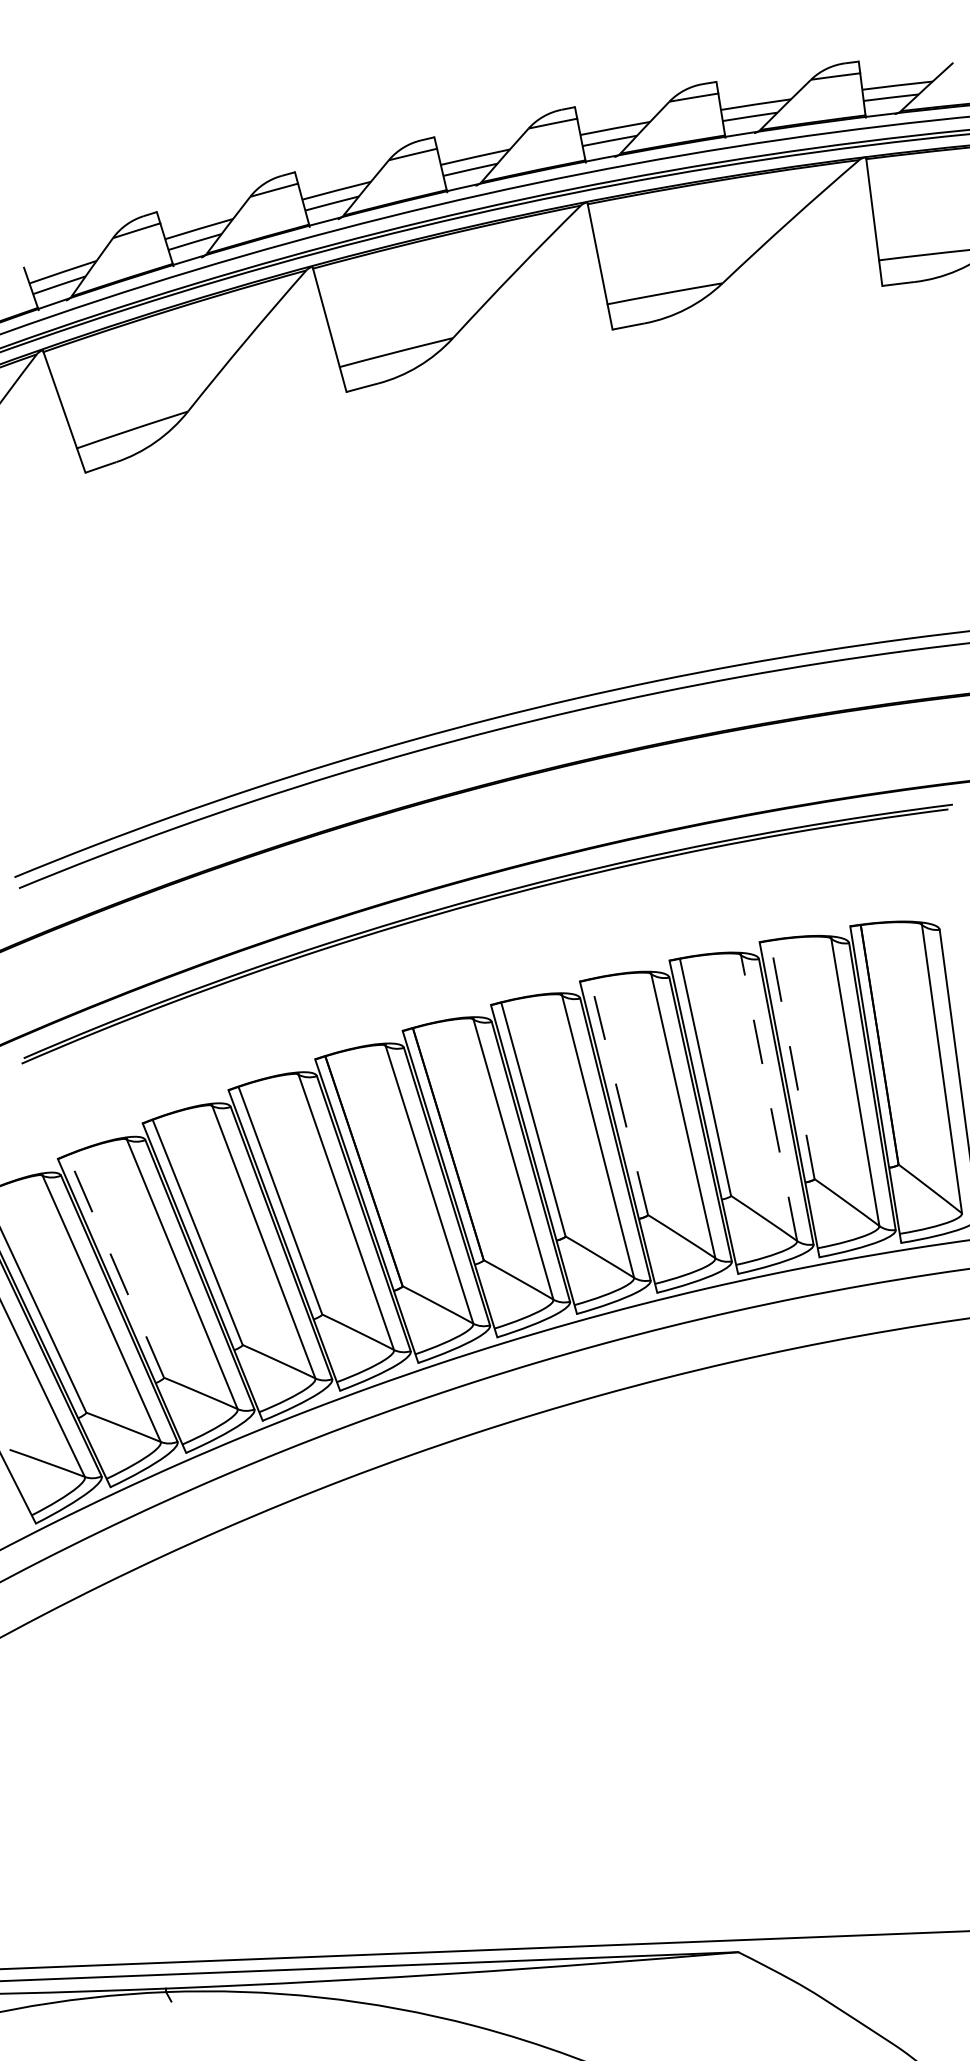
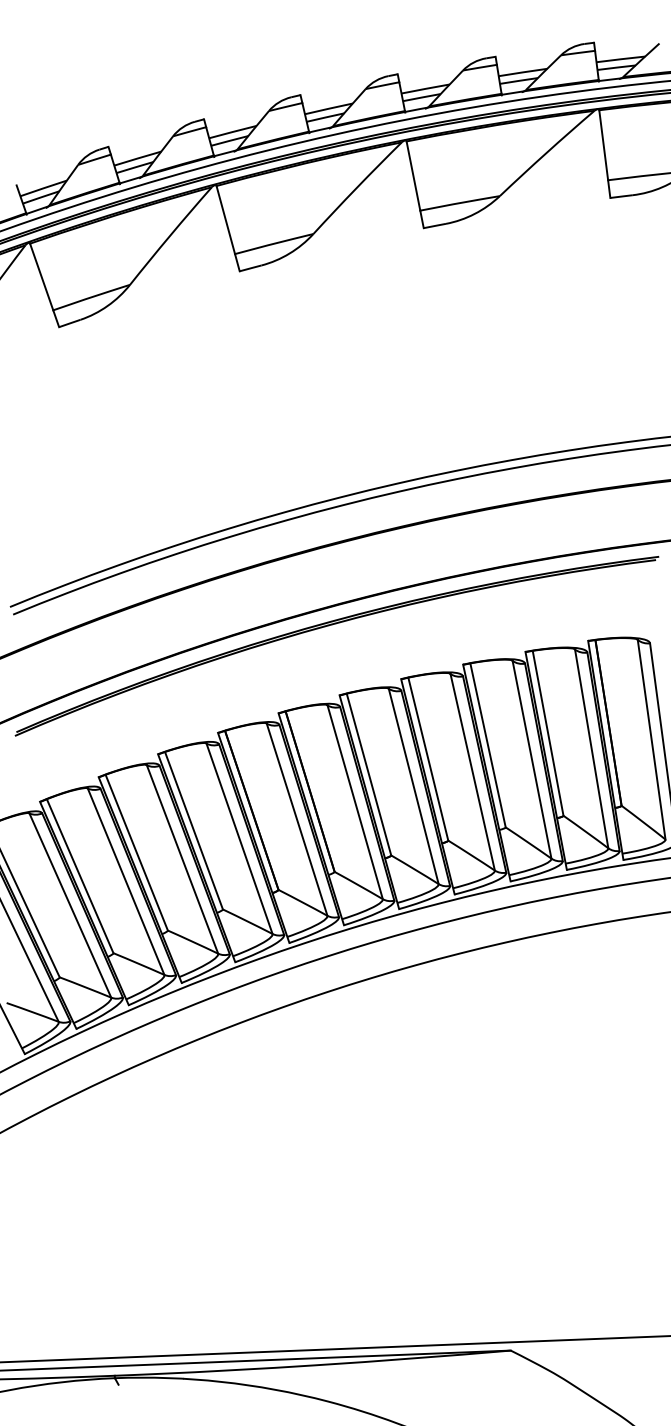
line: (792, 1060) -> (548, 733), dashed -> solid
line: (619, 1097) -> (428, 759), dashed -> solid
line: (769, 1097) -> (532, 759), dashed -> solid
line: (116, 1266) -> (80, 876), dashed -> solid

